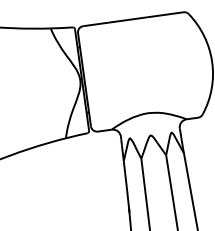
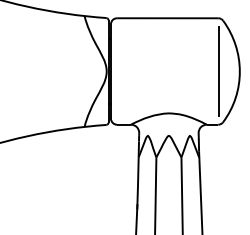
line: (191, 64) -> (218, 71), added

